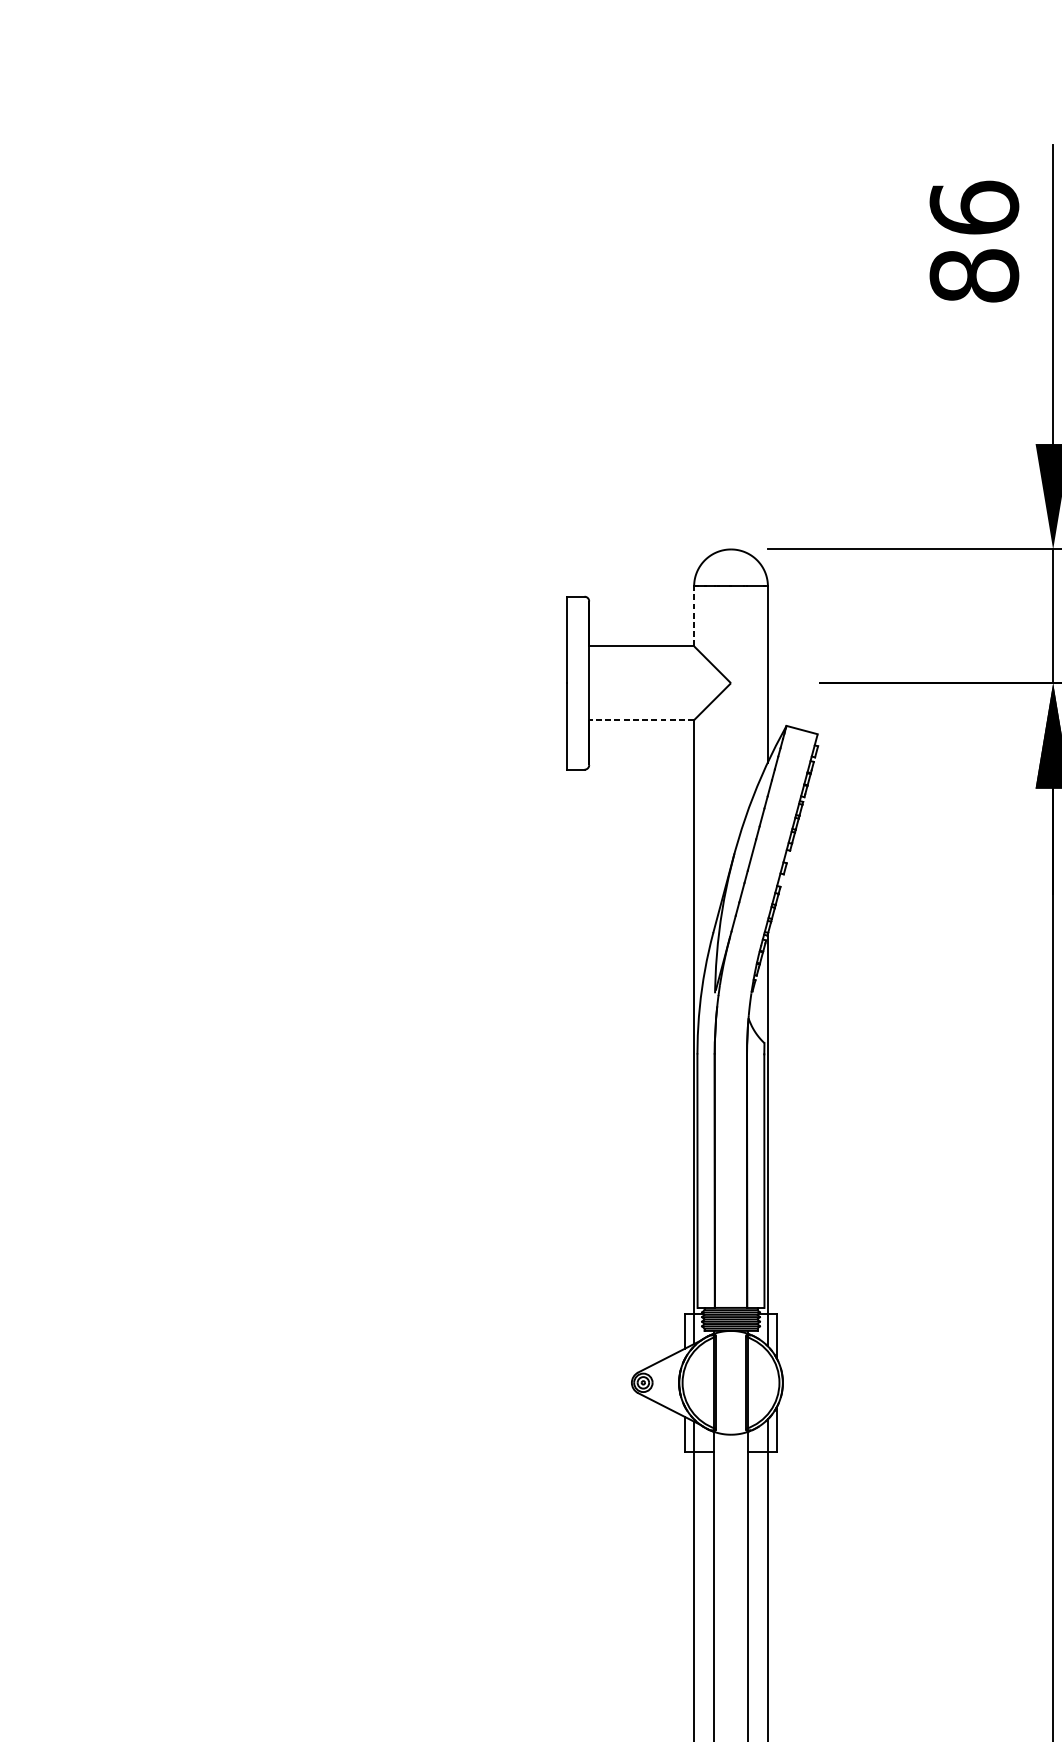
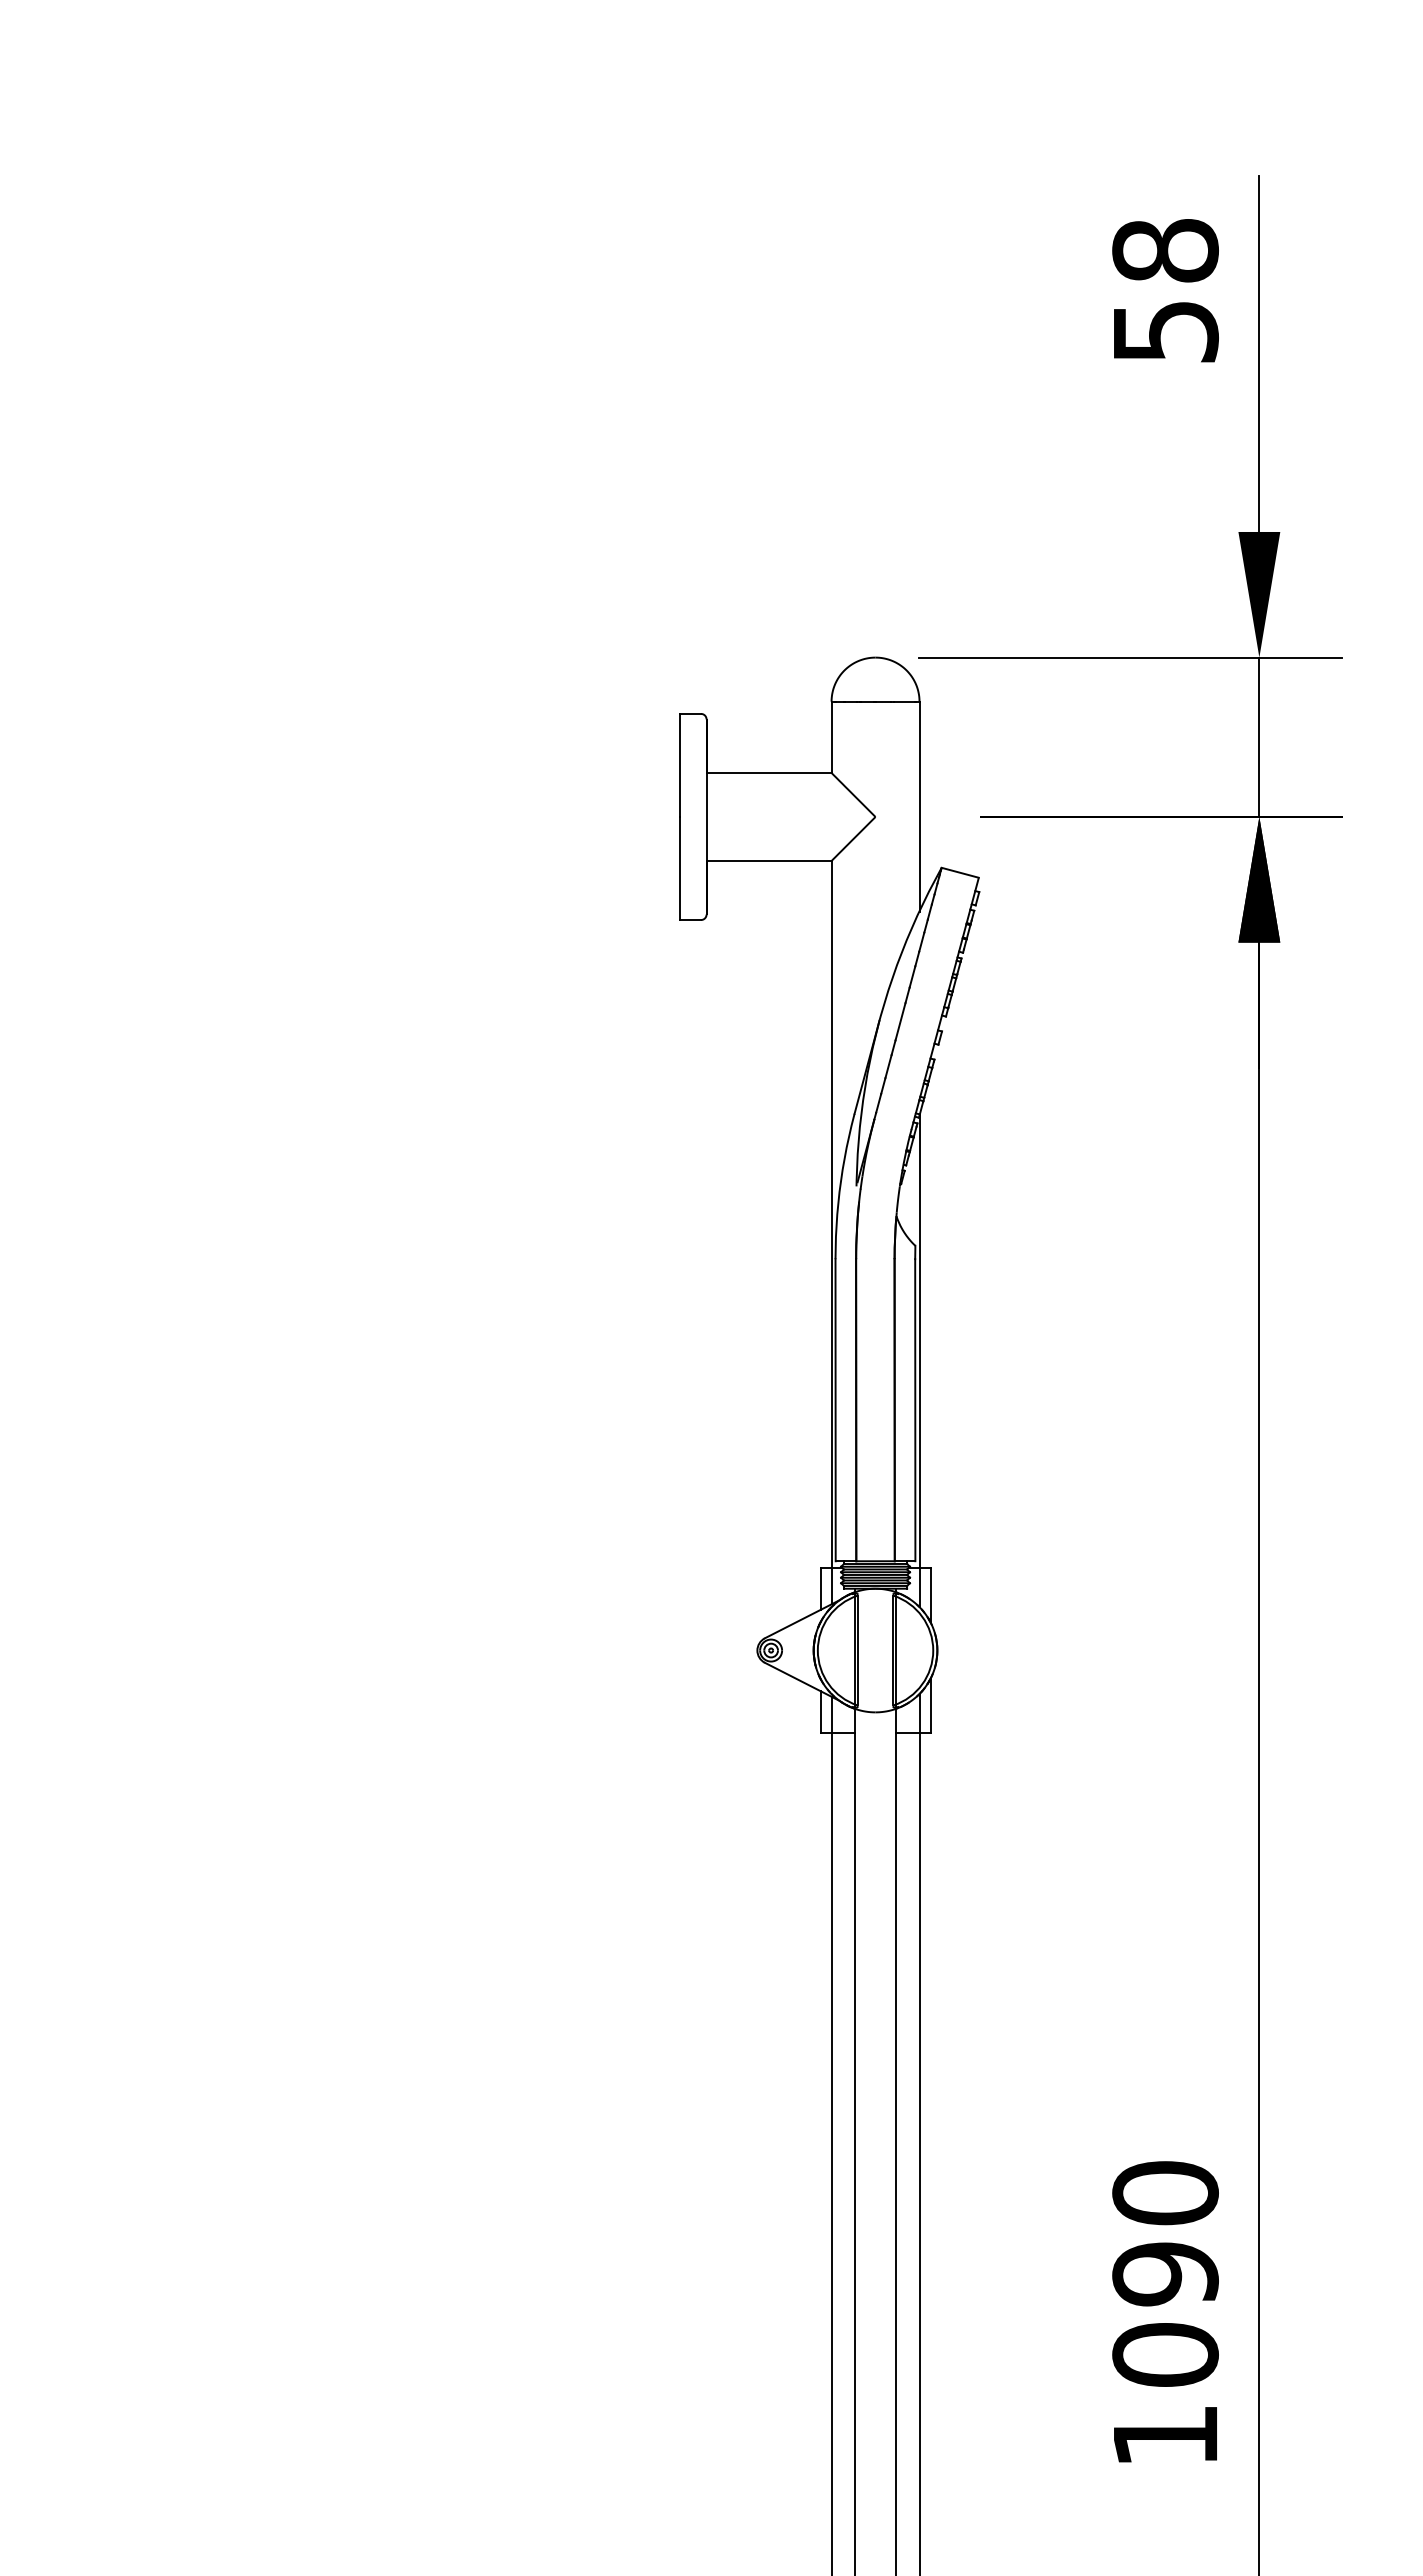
text: (974, 241) -> (1165, 290), 86 -> 58
line: (694, 616) -> (831, 737), dashed -> solid
line: (642, 719) -> (769, 860), dashed -> solid

